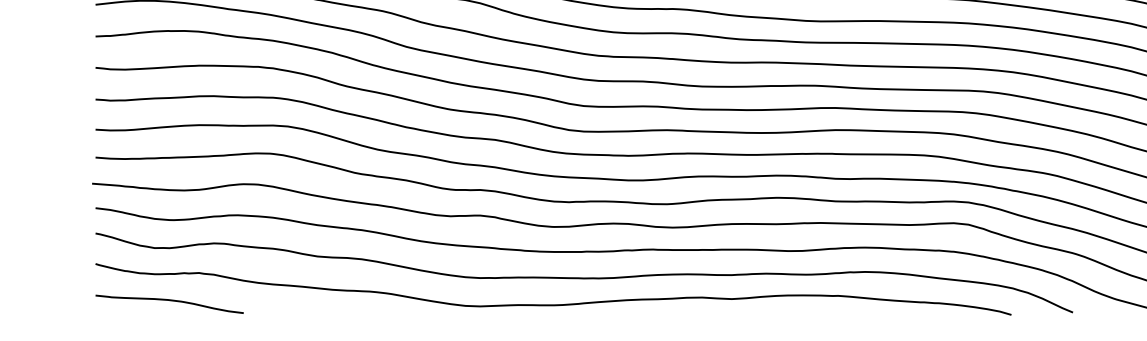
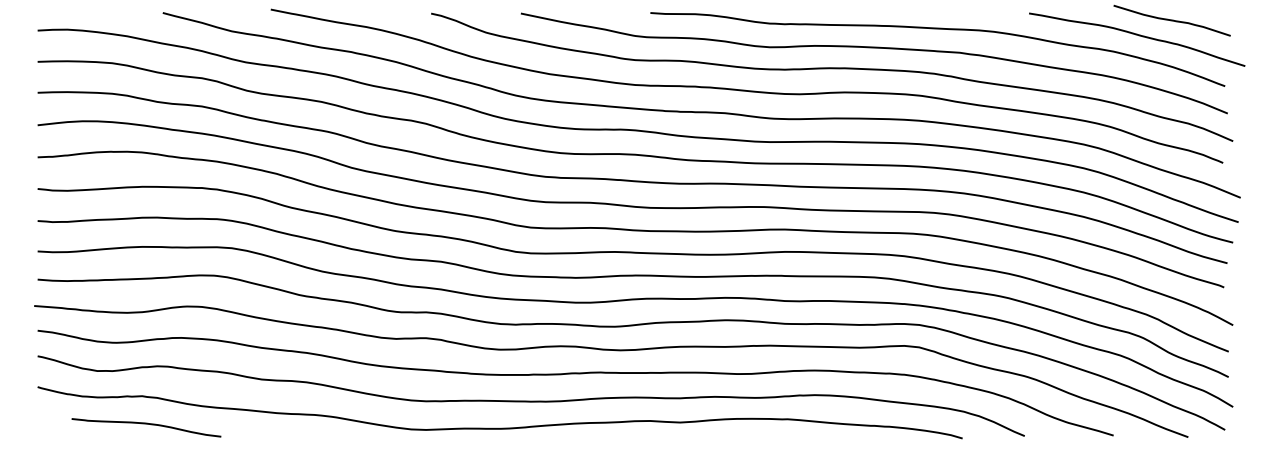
curve: (169, 301) -> (146, 424), moved

